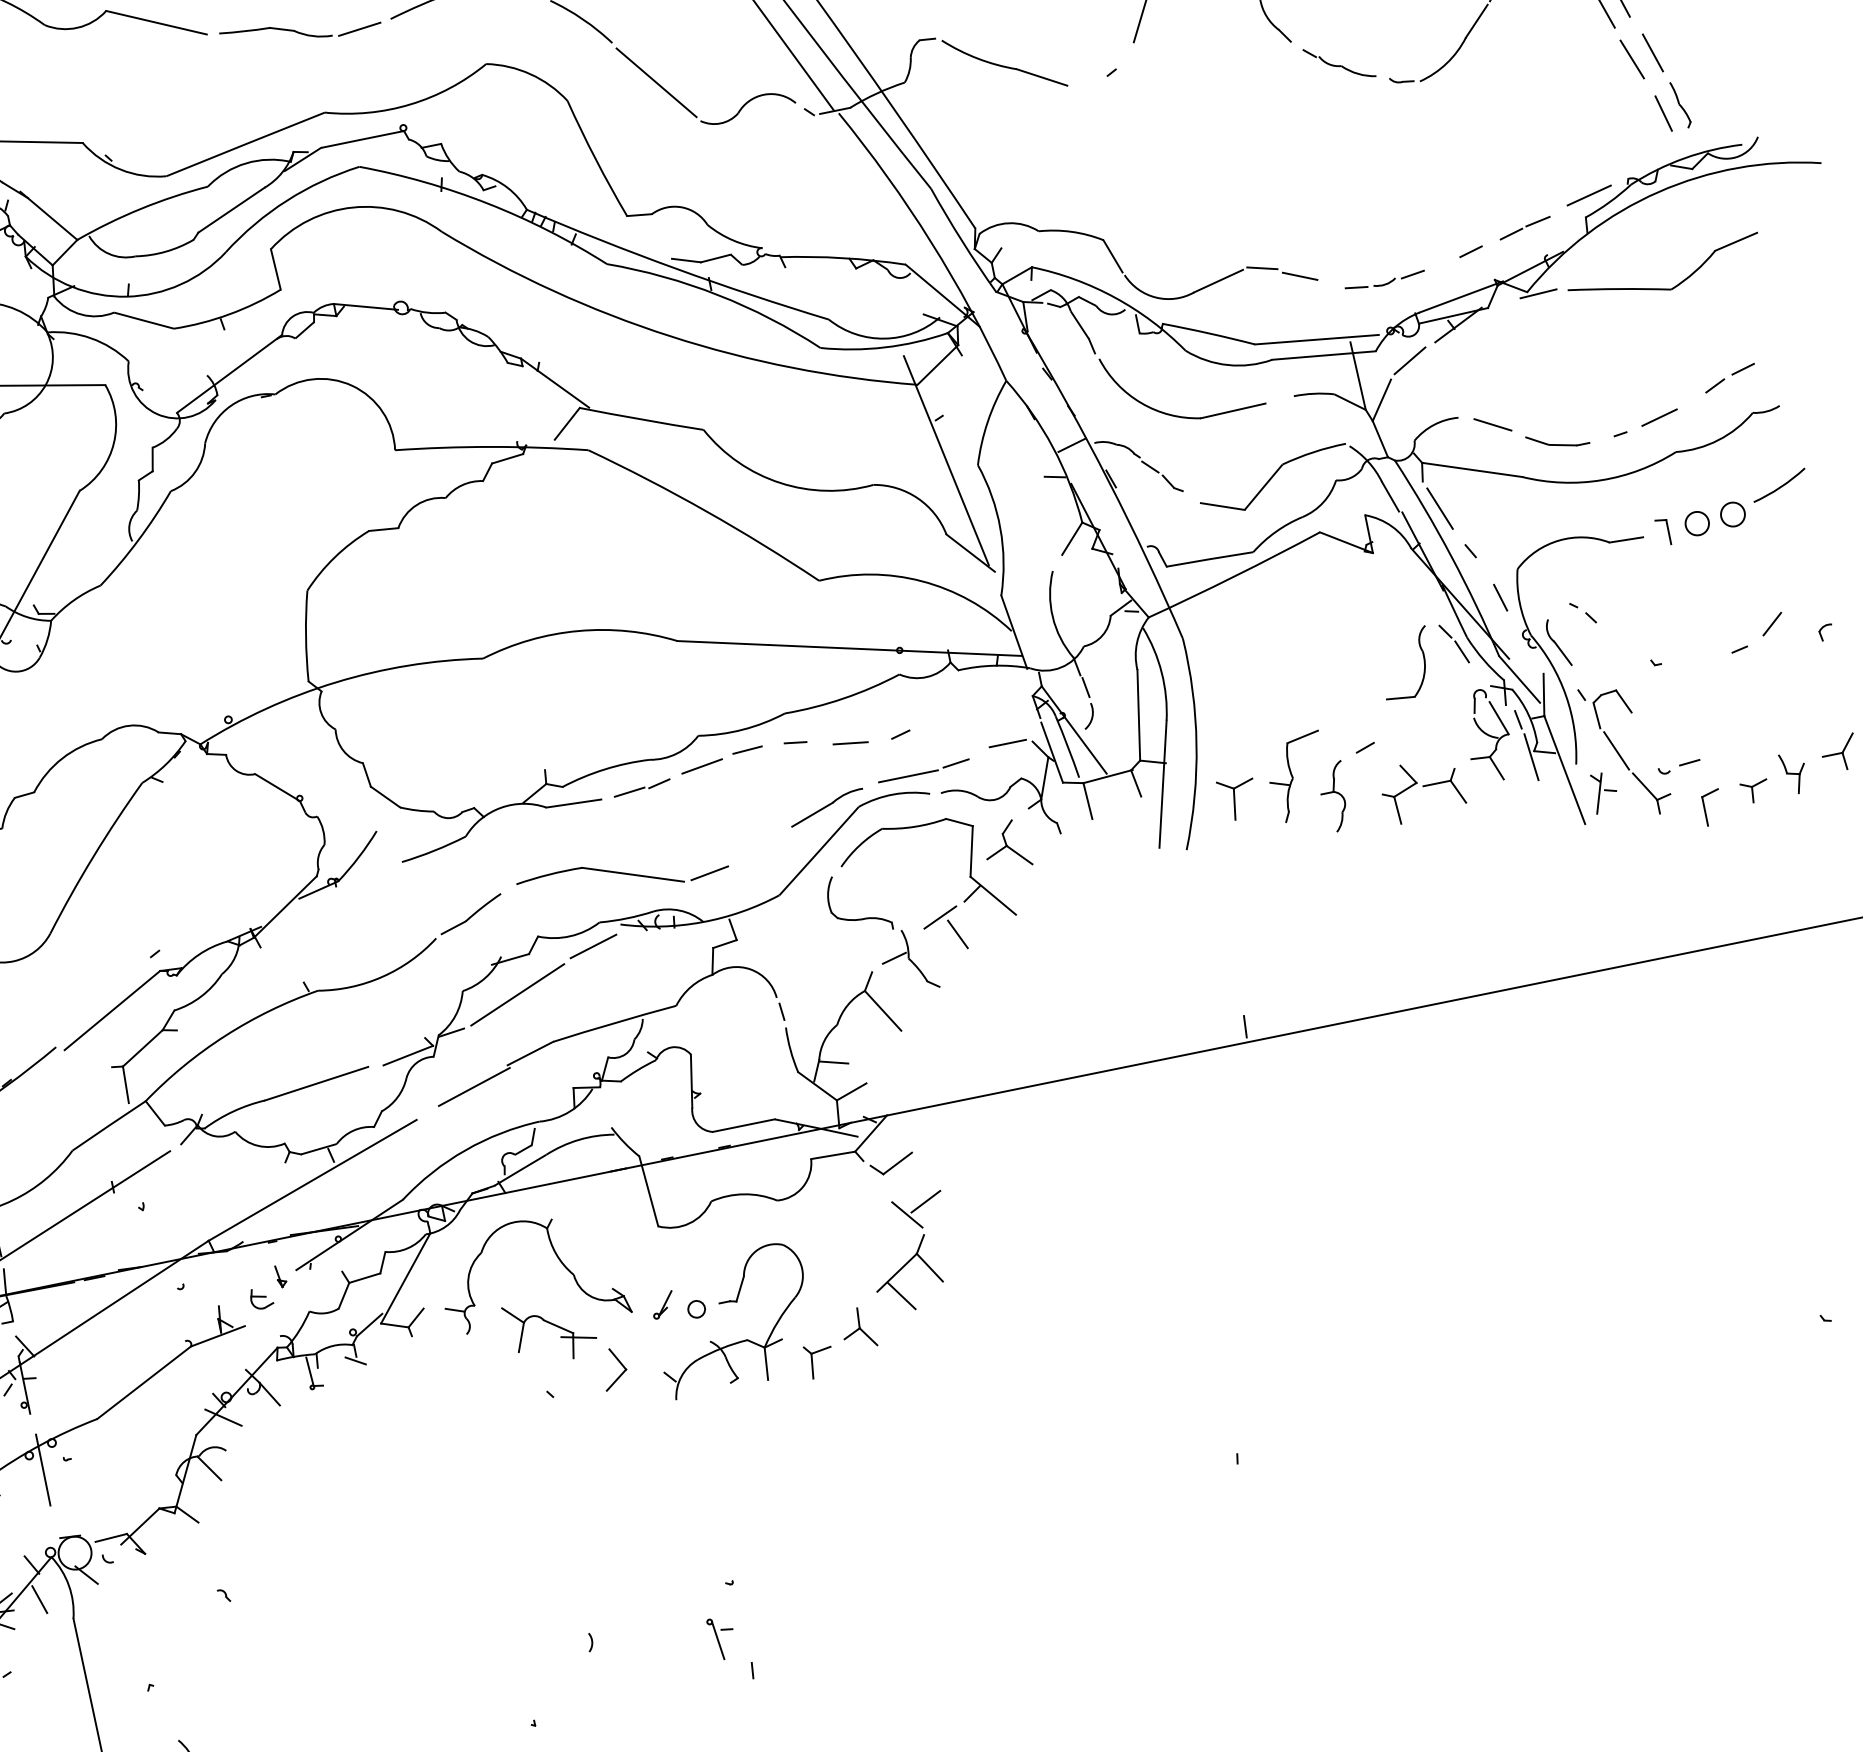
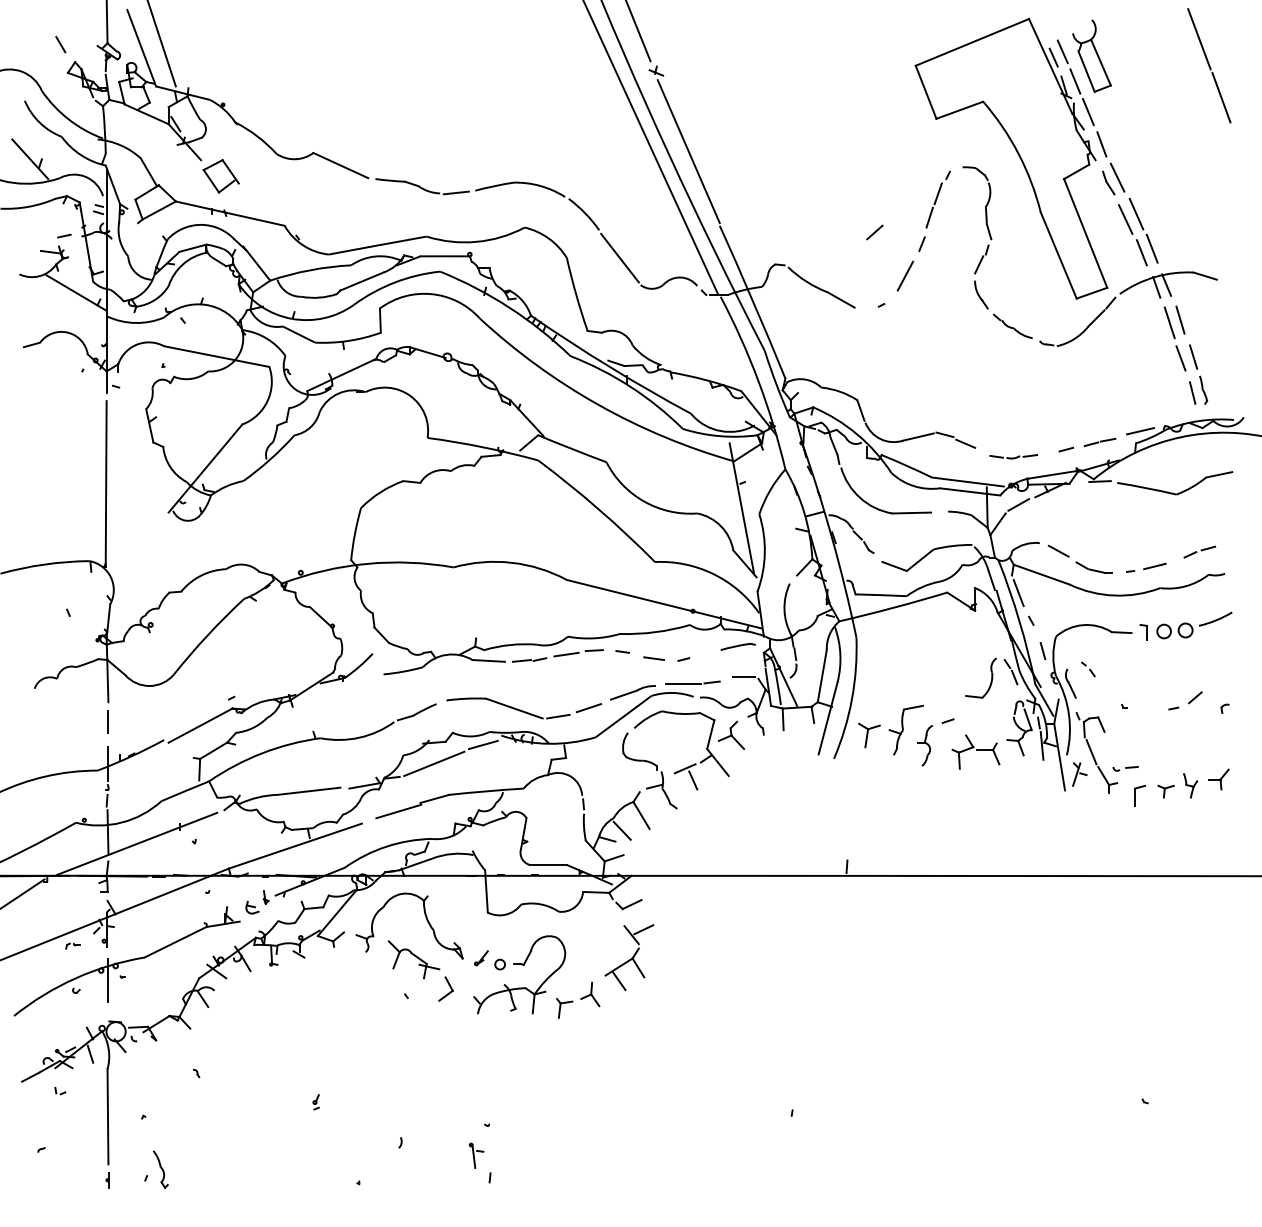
part: (986, 694) -> (737, 646), added
line: (757, 849) -> (588, 708), added
line: (854, 1042) -> (621, 830), added
part: (433, 1603) -> (315, 1102), added

